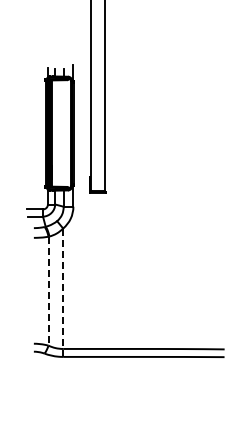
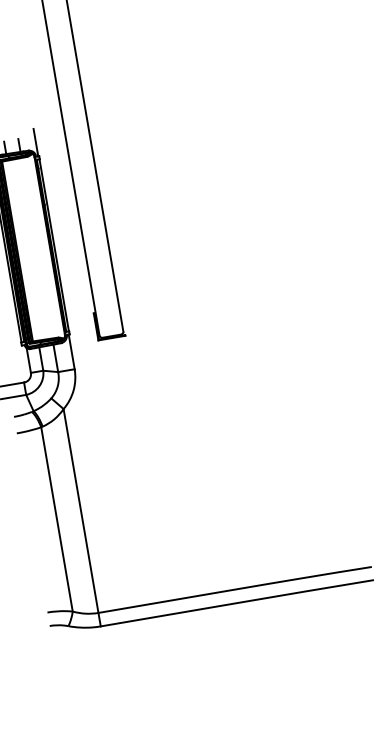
line: (48, 291) -> (57, 519), dashed -> solid
line: (63, 292) -> (82, 517), dashed -> solid

